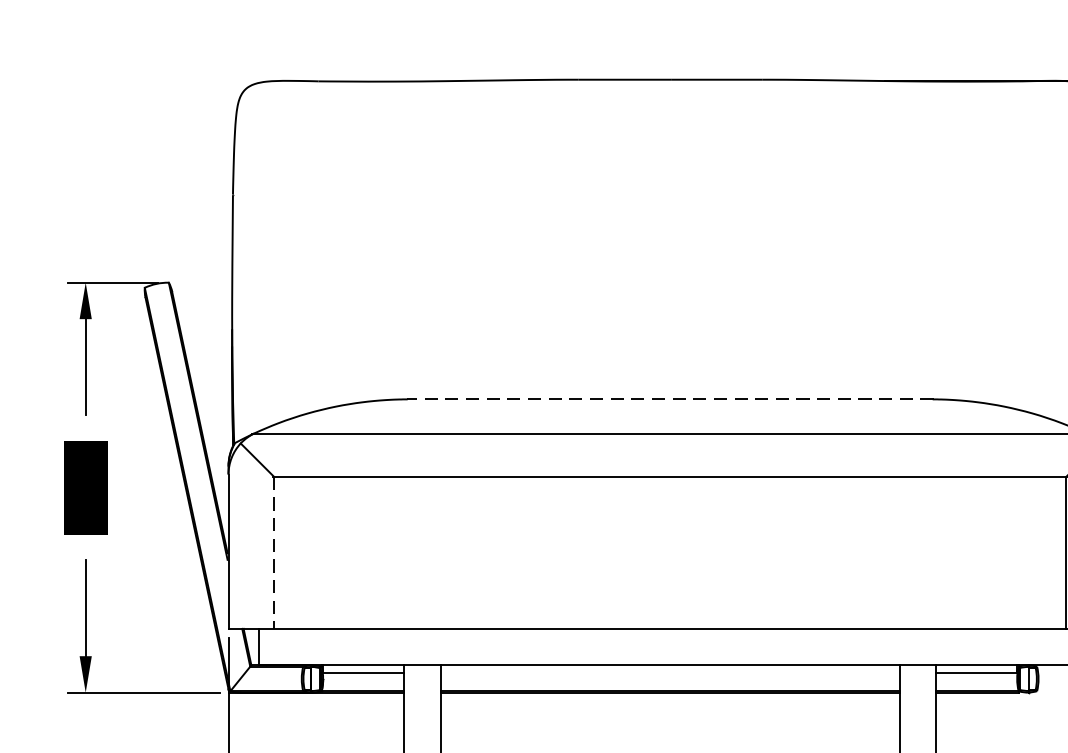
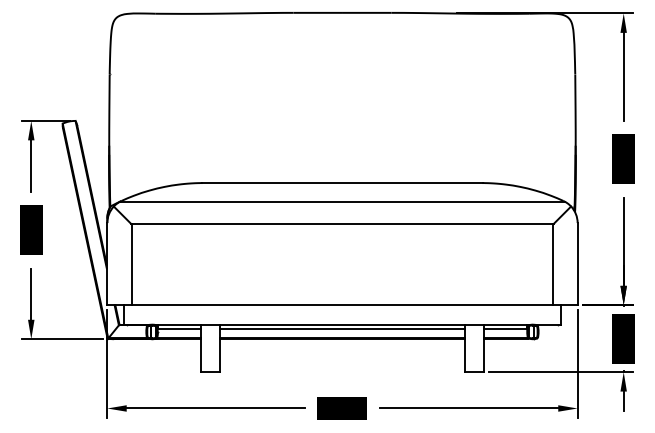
line: (668, 400) -> (341, 183), dashed -> solid
line: (273, 554) -> (131, 265), dashed -> solid
line: (670, 672) -> (342, 328), added

